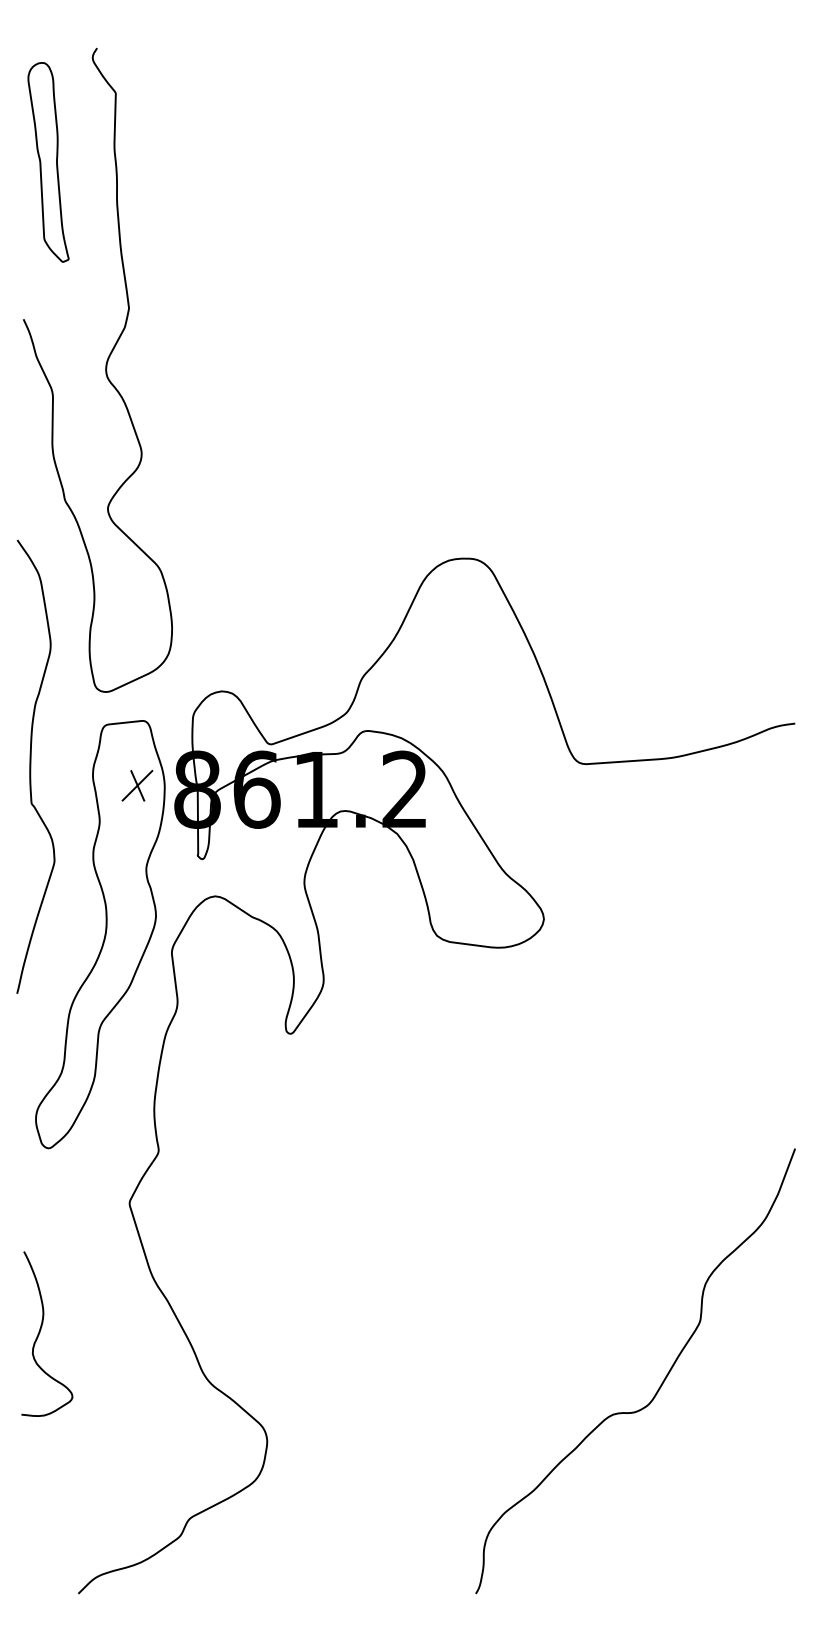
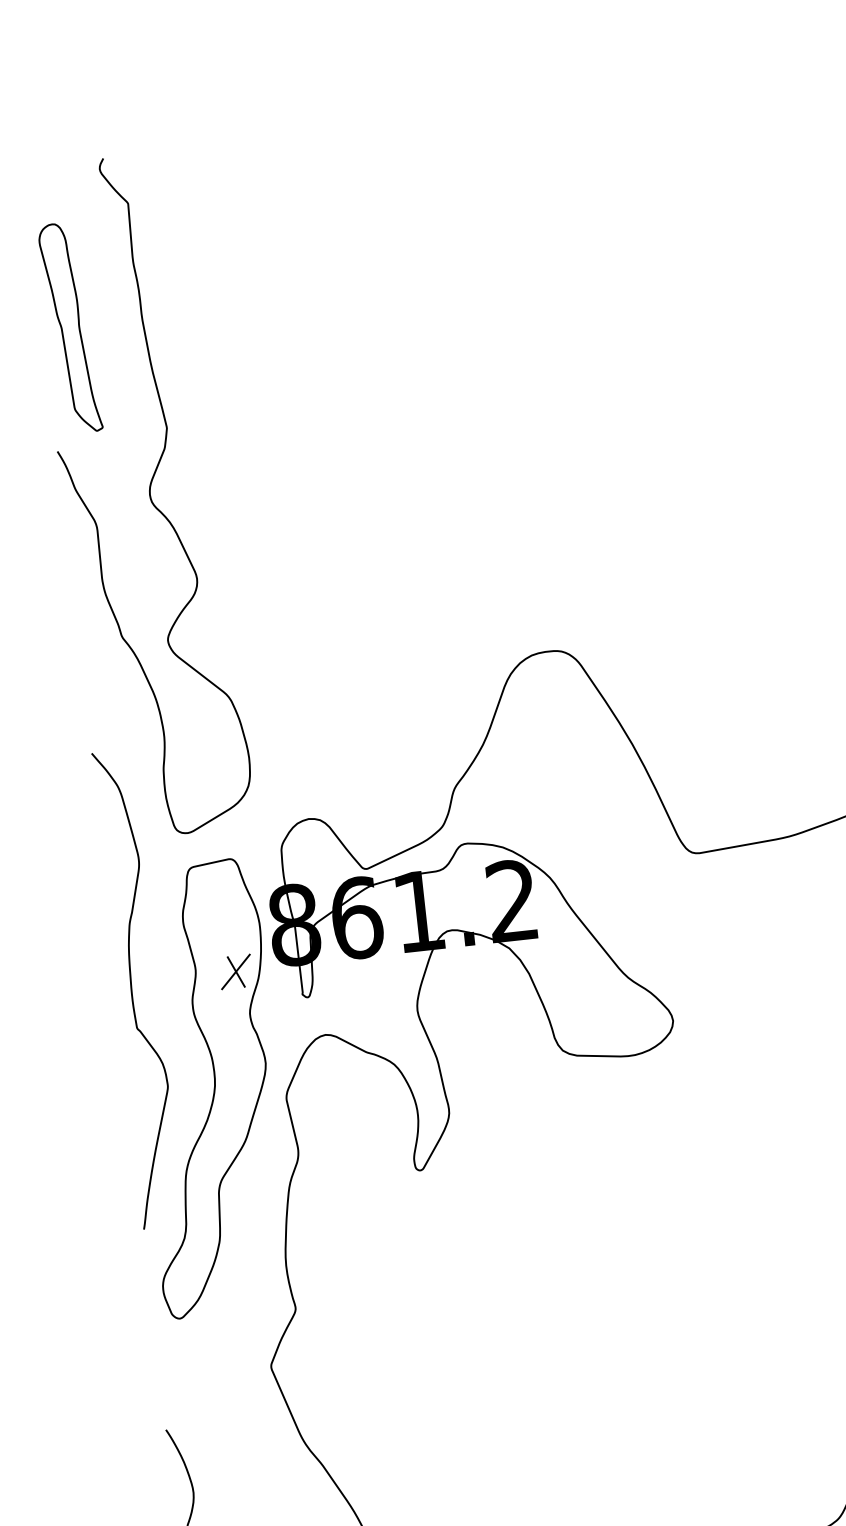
part: (48, 162) -> (70, 328), moved
curve: (31, 766) -> (132, 989), moved
part: (137, 785) -> (235, 971), moved

